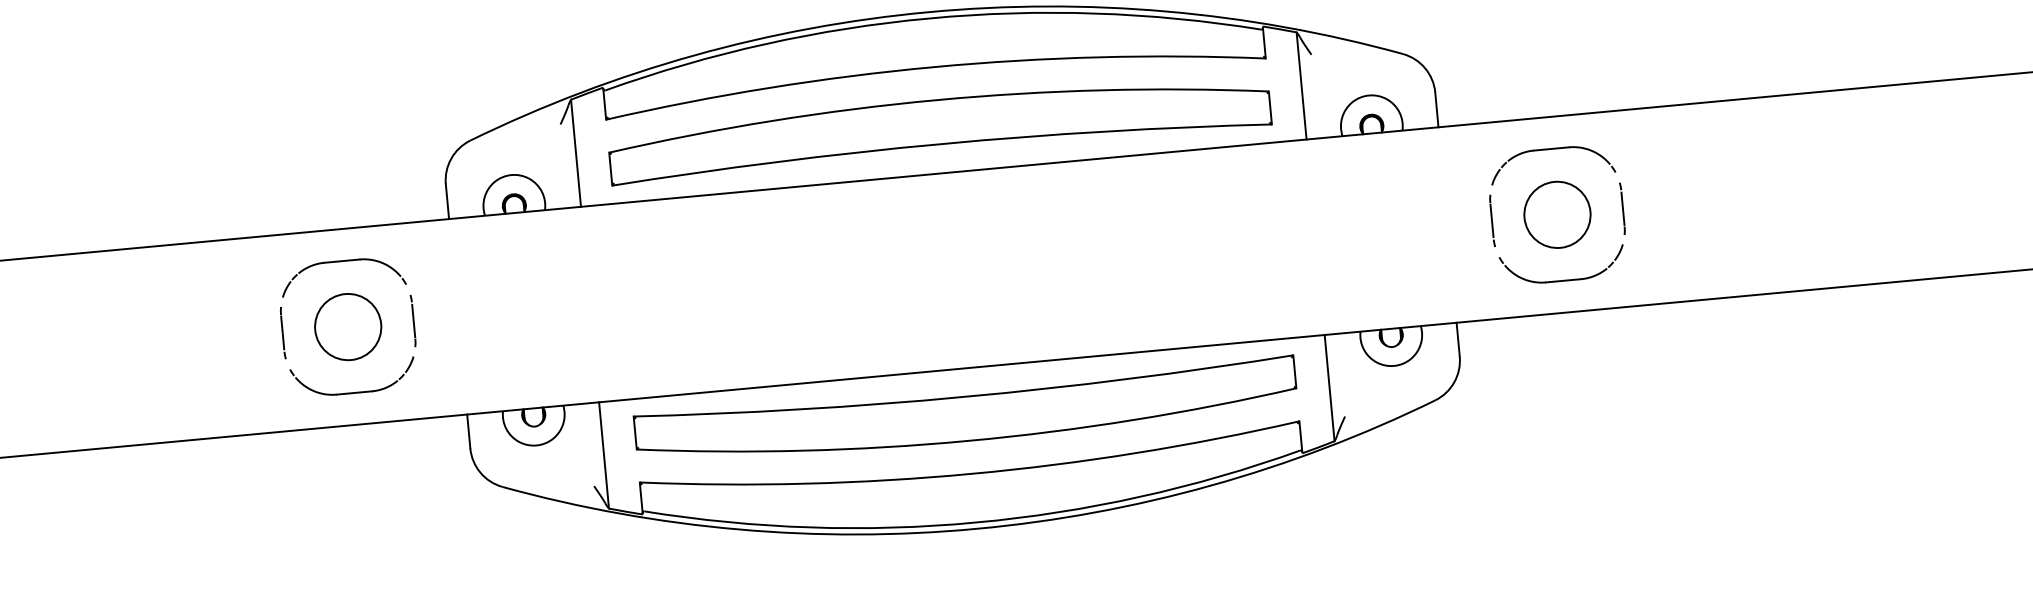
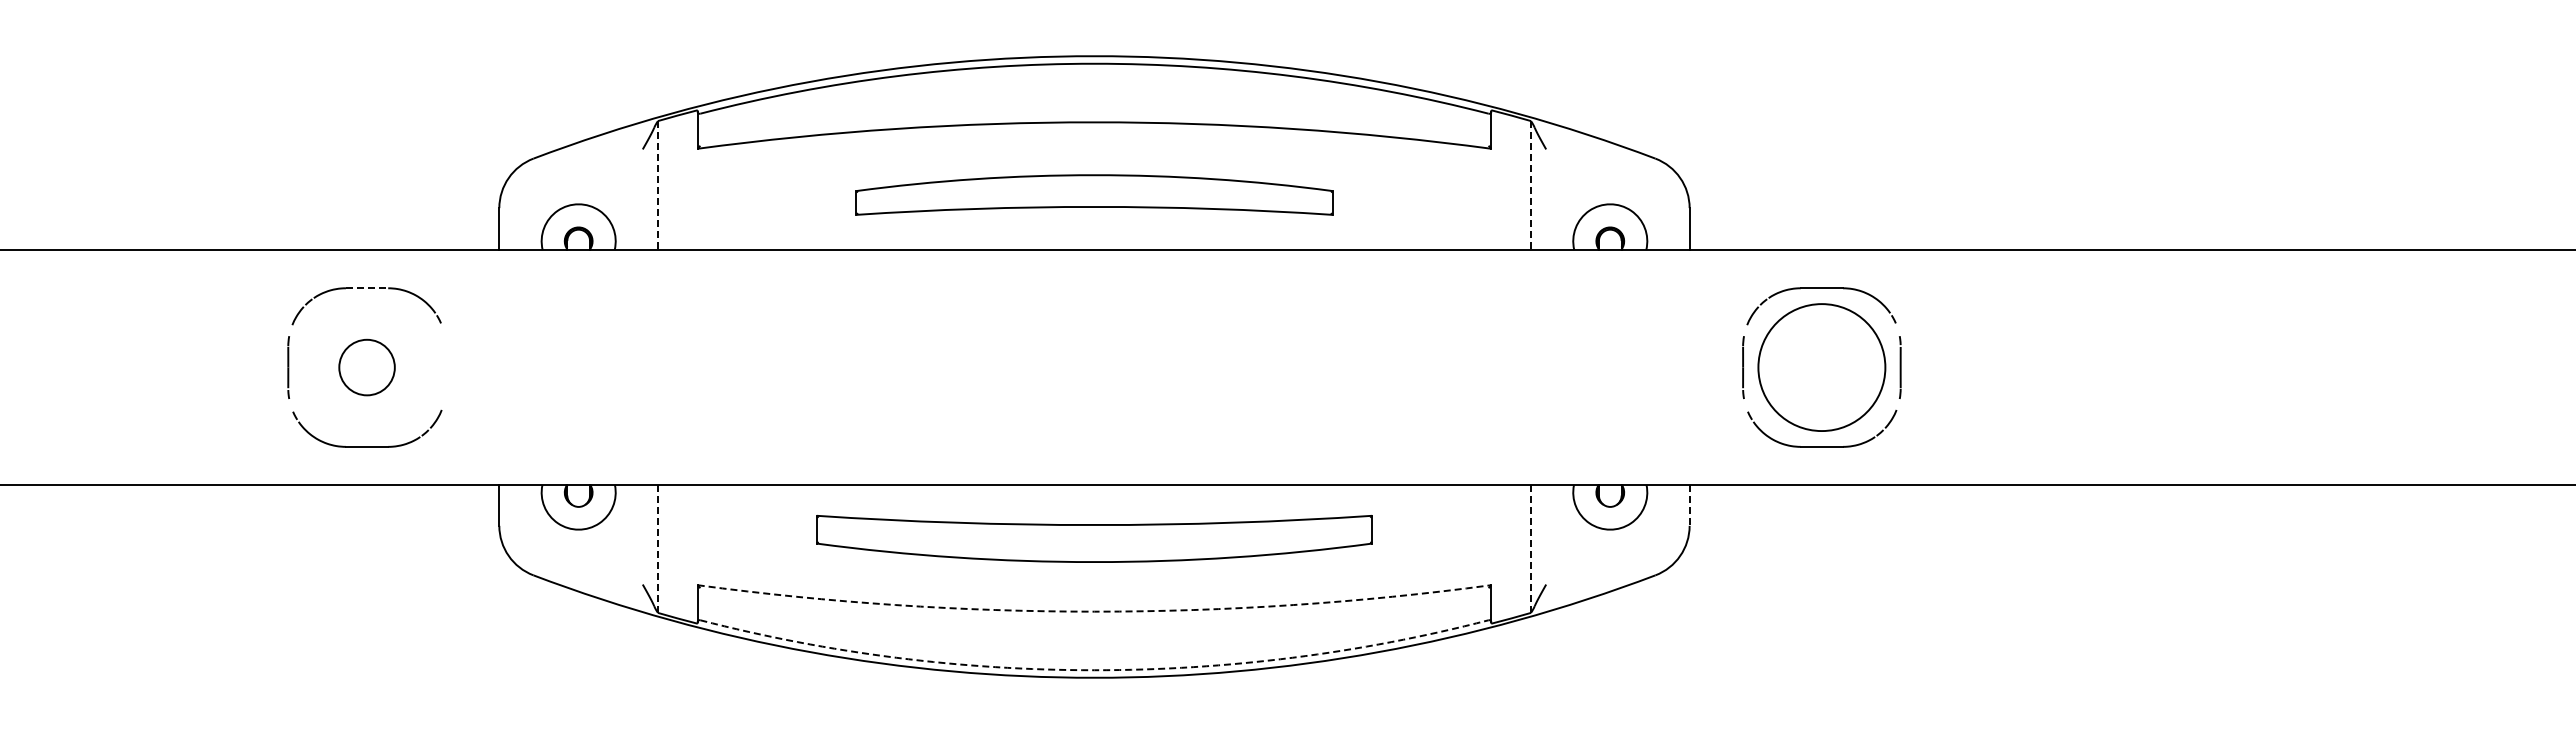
line: (1301, 86) -> (1530, 186), solid -> dashed
part: (939, 127) -> (1094, 194), size x0.6
line: (576, 154) -> (658, 186), solid -> dashed
circle: (1557, 214) -> (1821, 367), size x1.6
line: (342, 261) -> (367, 288), solid -> dashed
line: (413, 320) -> (445, 367), removed
circle: (347, 327) -> (366, 367), size x0.7
line: (1458, 339) -> (1689, 505), solid -> dashed
line: (1329, 388) -> (1530, 549), solid -> dashed
part: (966, 413) -> (1094, 538), size x0.7
line: (604, 455) -> (658, 549), solid -> dashed
arc: (971, 473) -> (1094, 611), solid -> dashed
arc: (976, 522) -> (1094, 670), solid -> dashed

